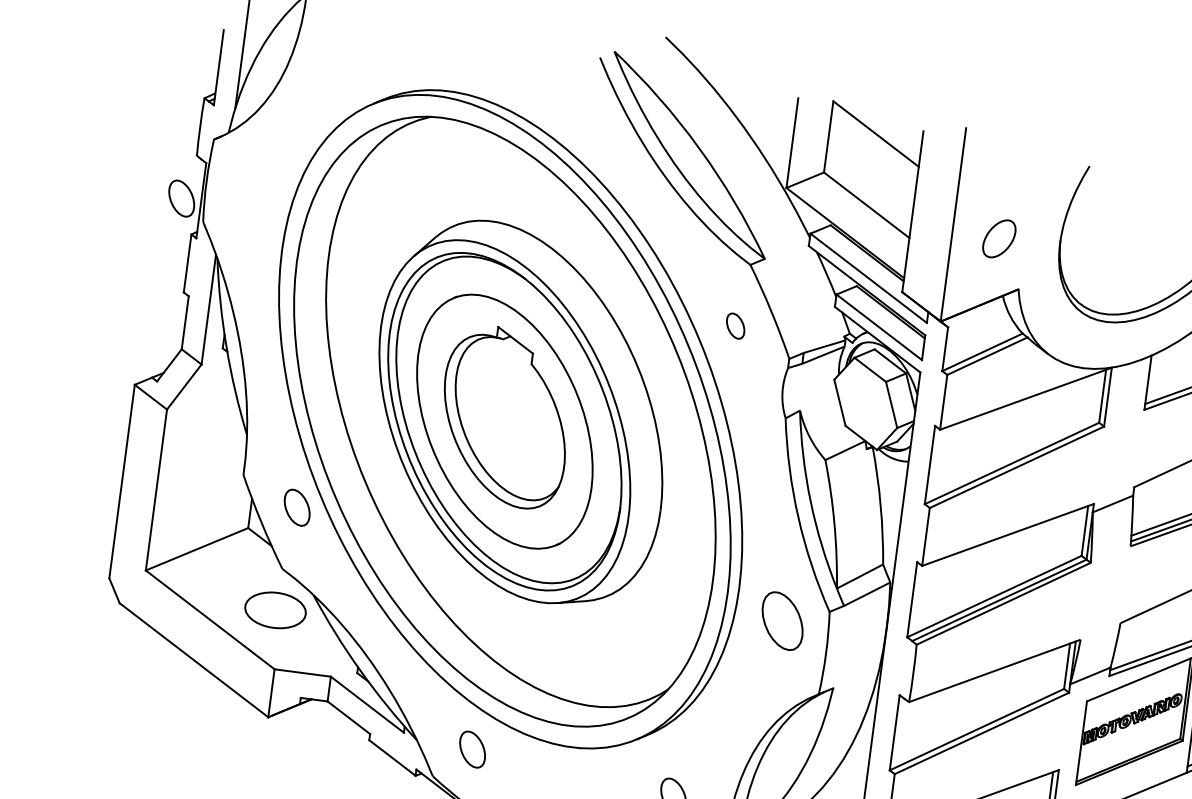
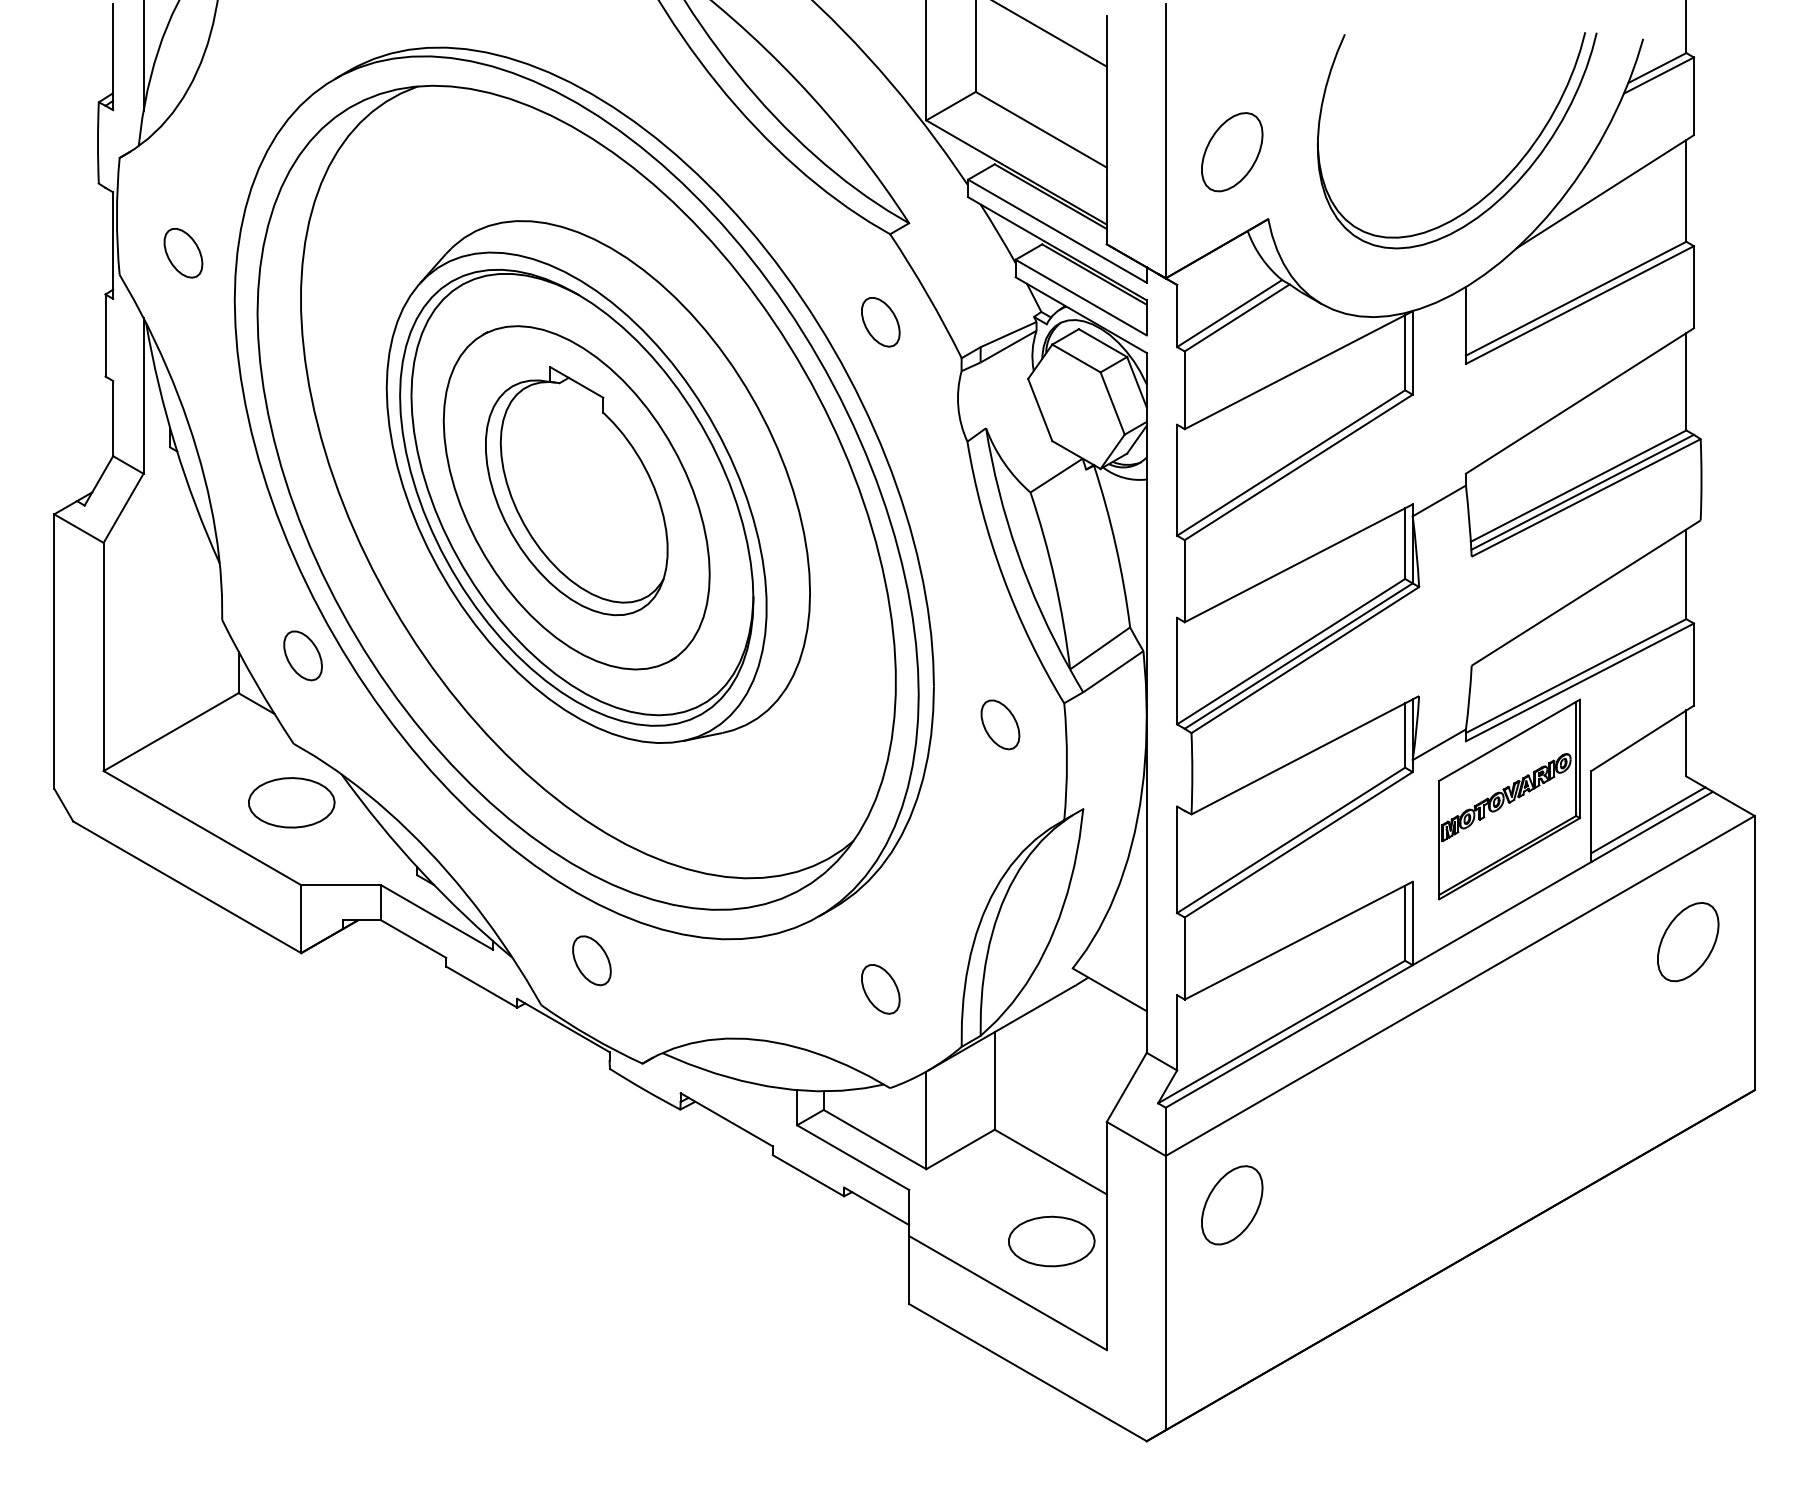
part: (181, 198) -> (183, 253), moved
part: (999, 239) -> (1232, 152), size x1.43
part: (735, 326) -> (880, 322), size x1.43
part: (782, 620) -> (1000, 724), size x0.62

